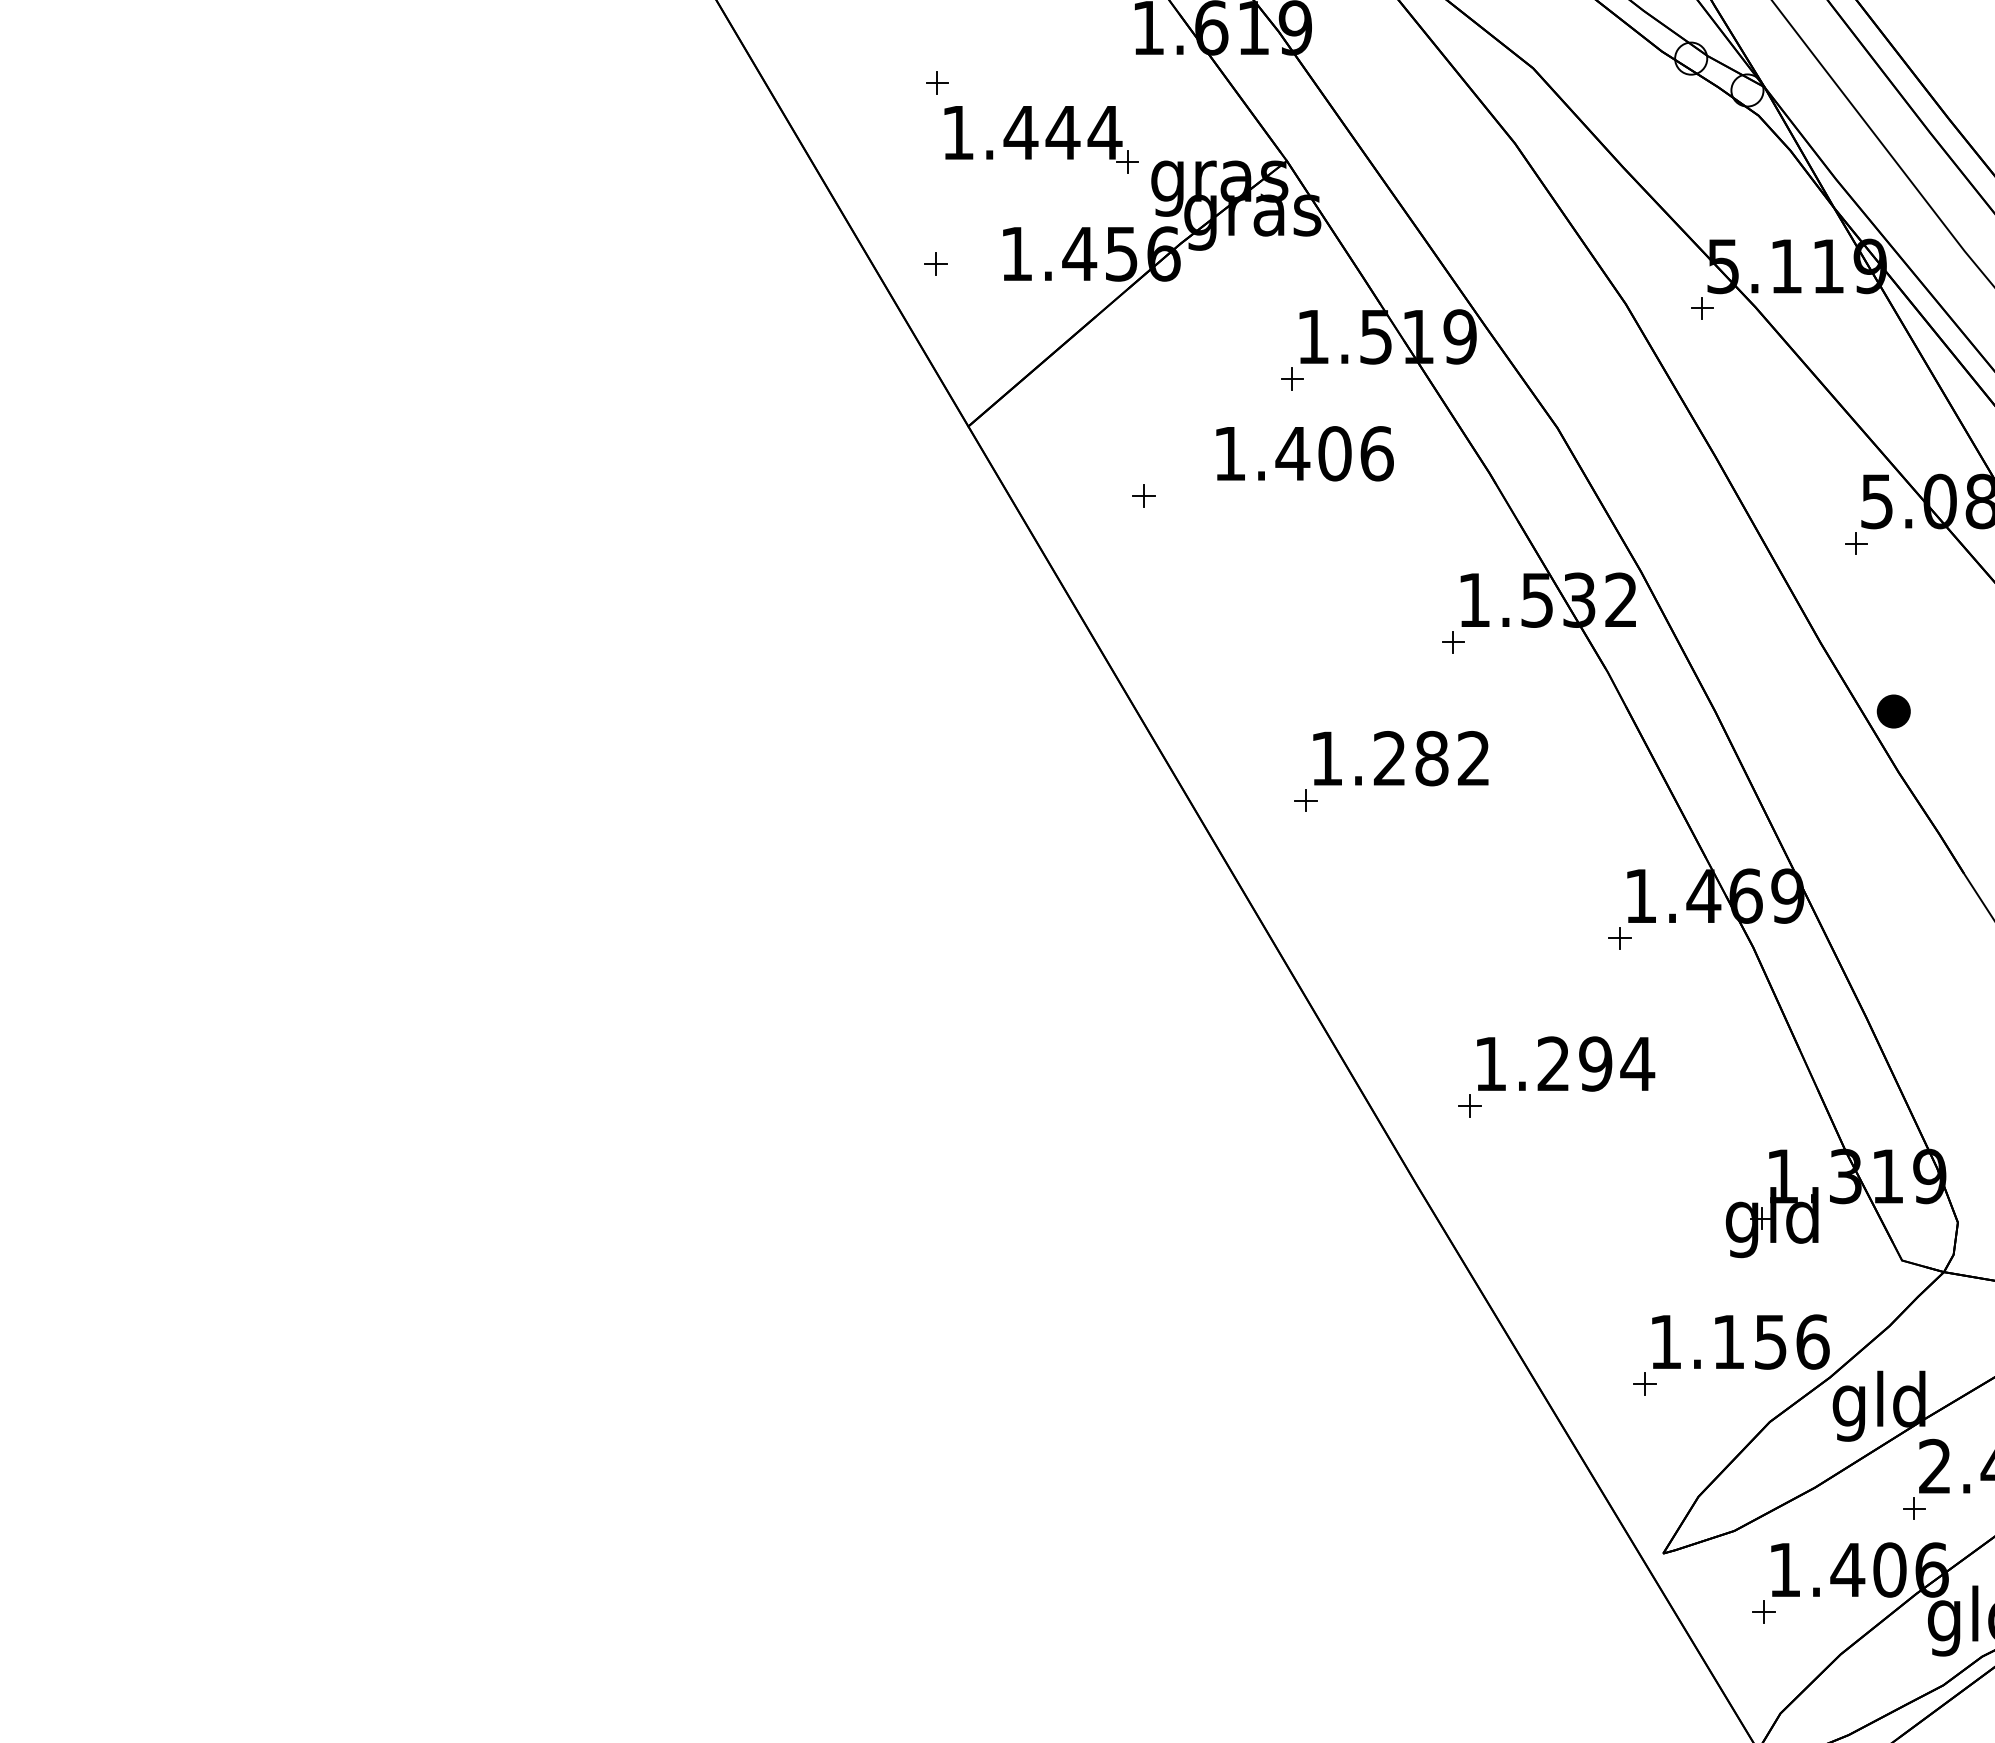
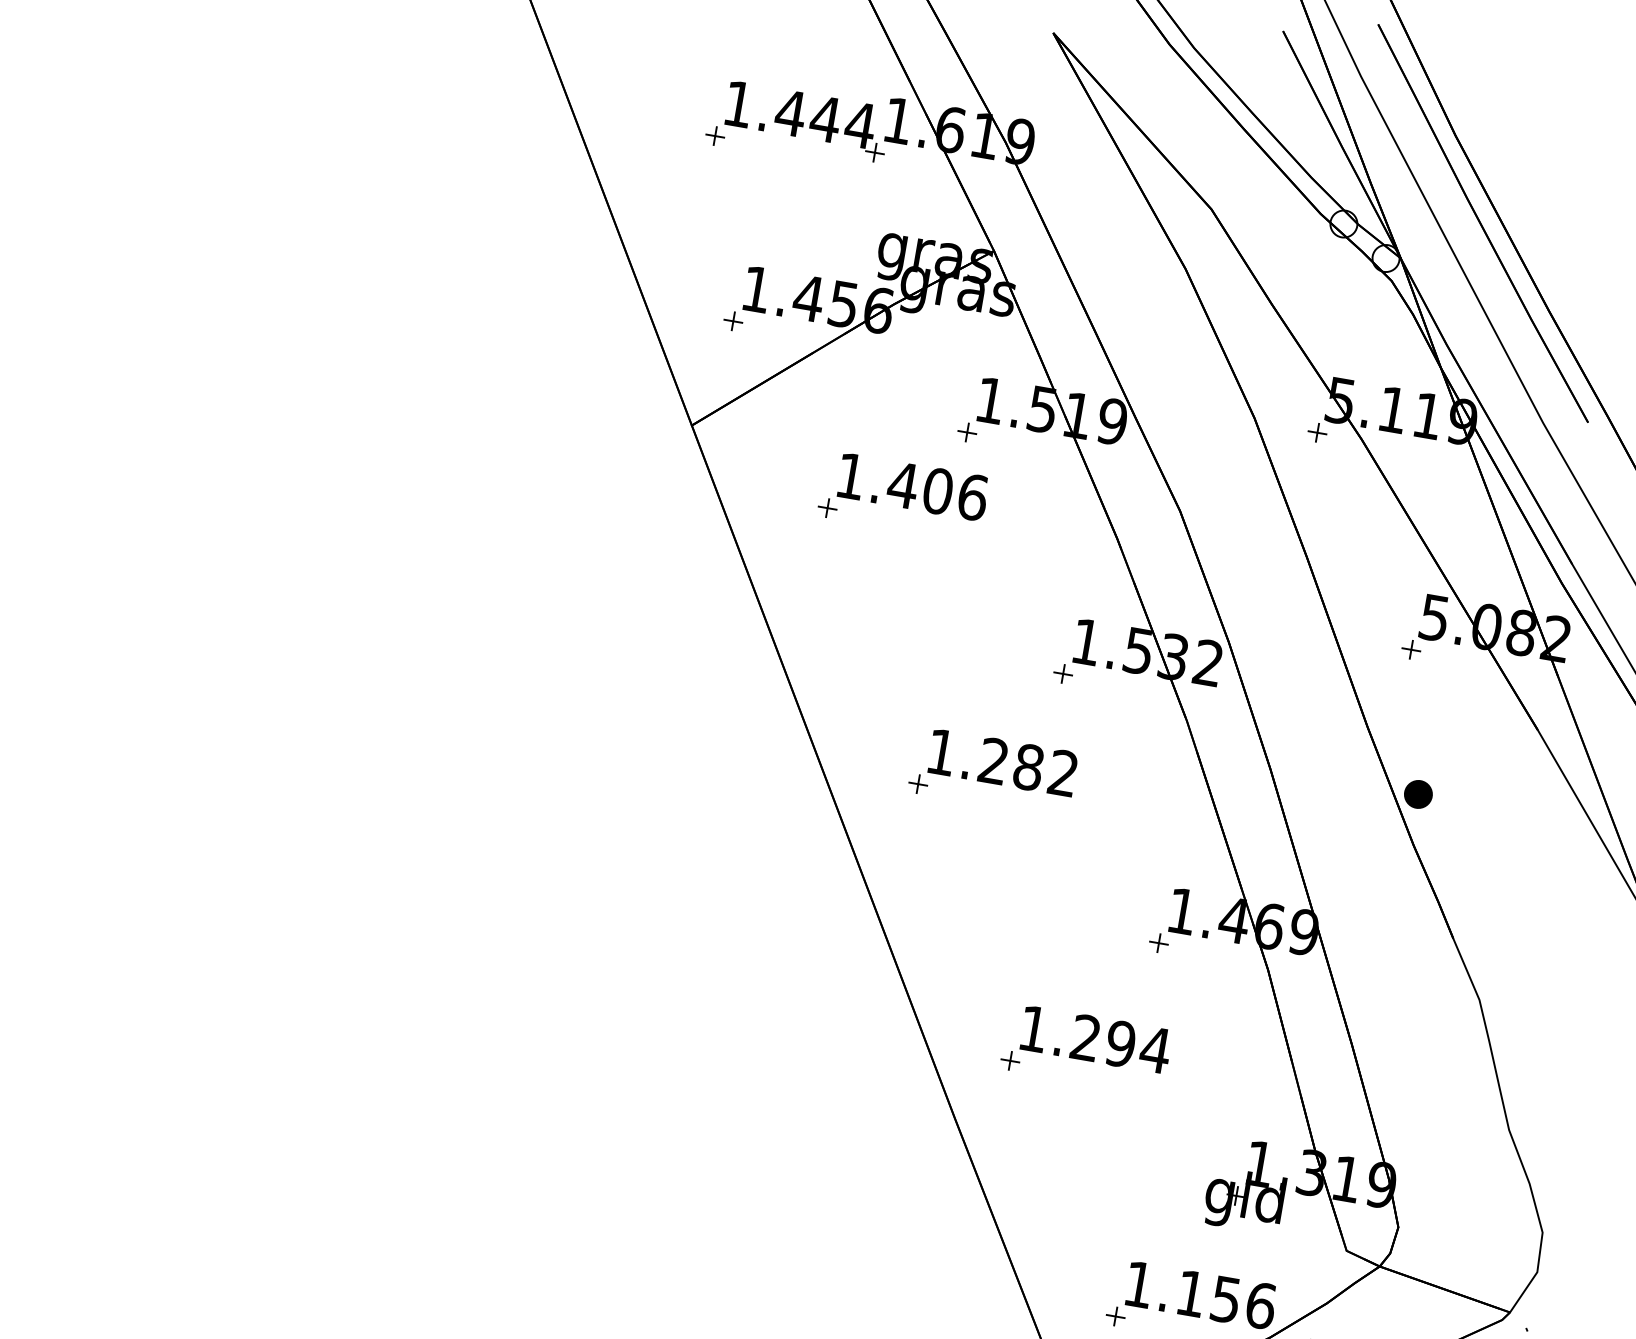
part: (1041, 139) -> (806, 121), moved
part: (935, 263) -> (733, 320), moved
text: (1304, 453) -> (912, 486), moved

